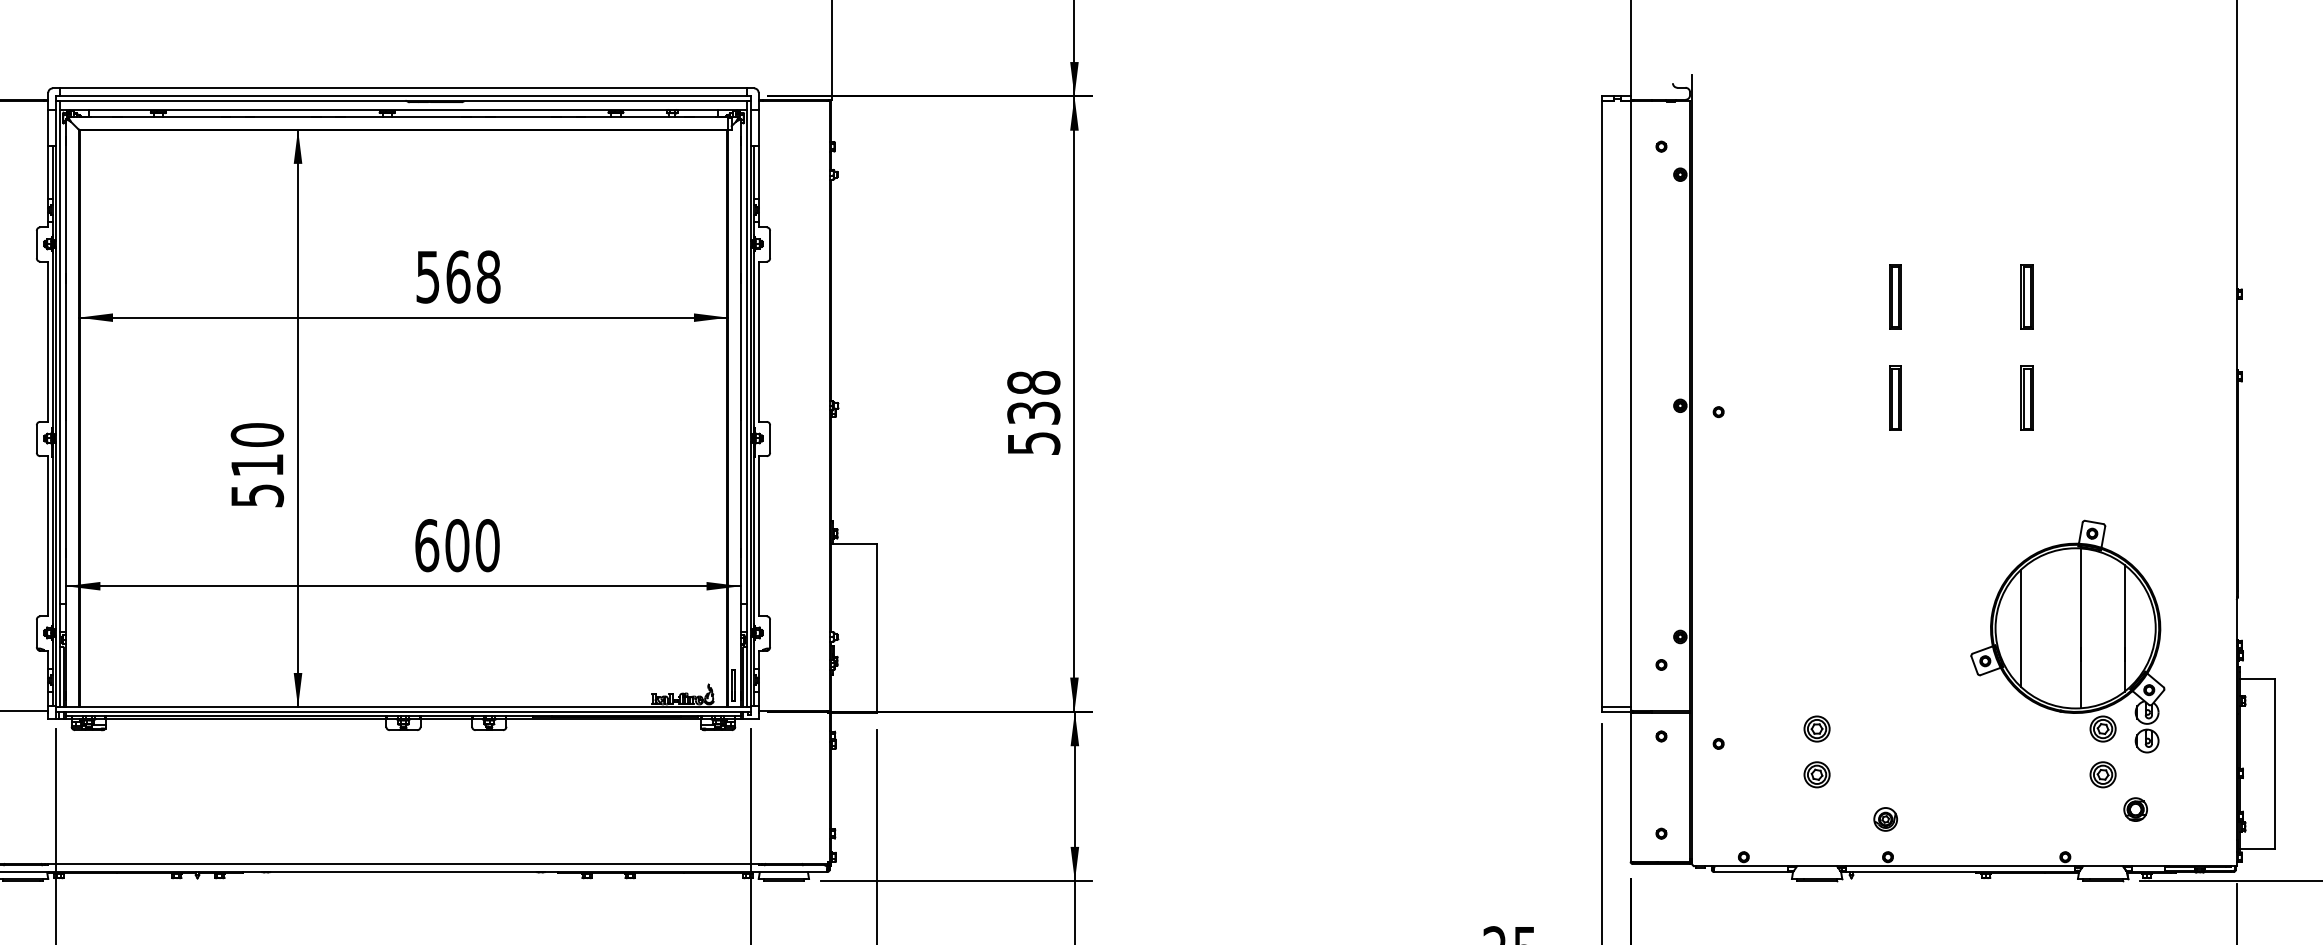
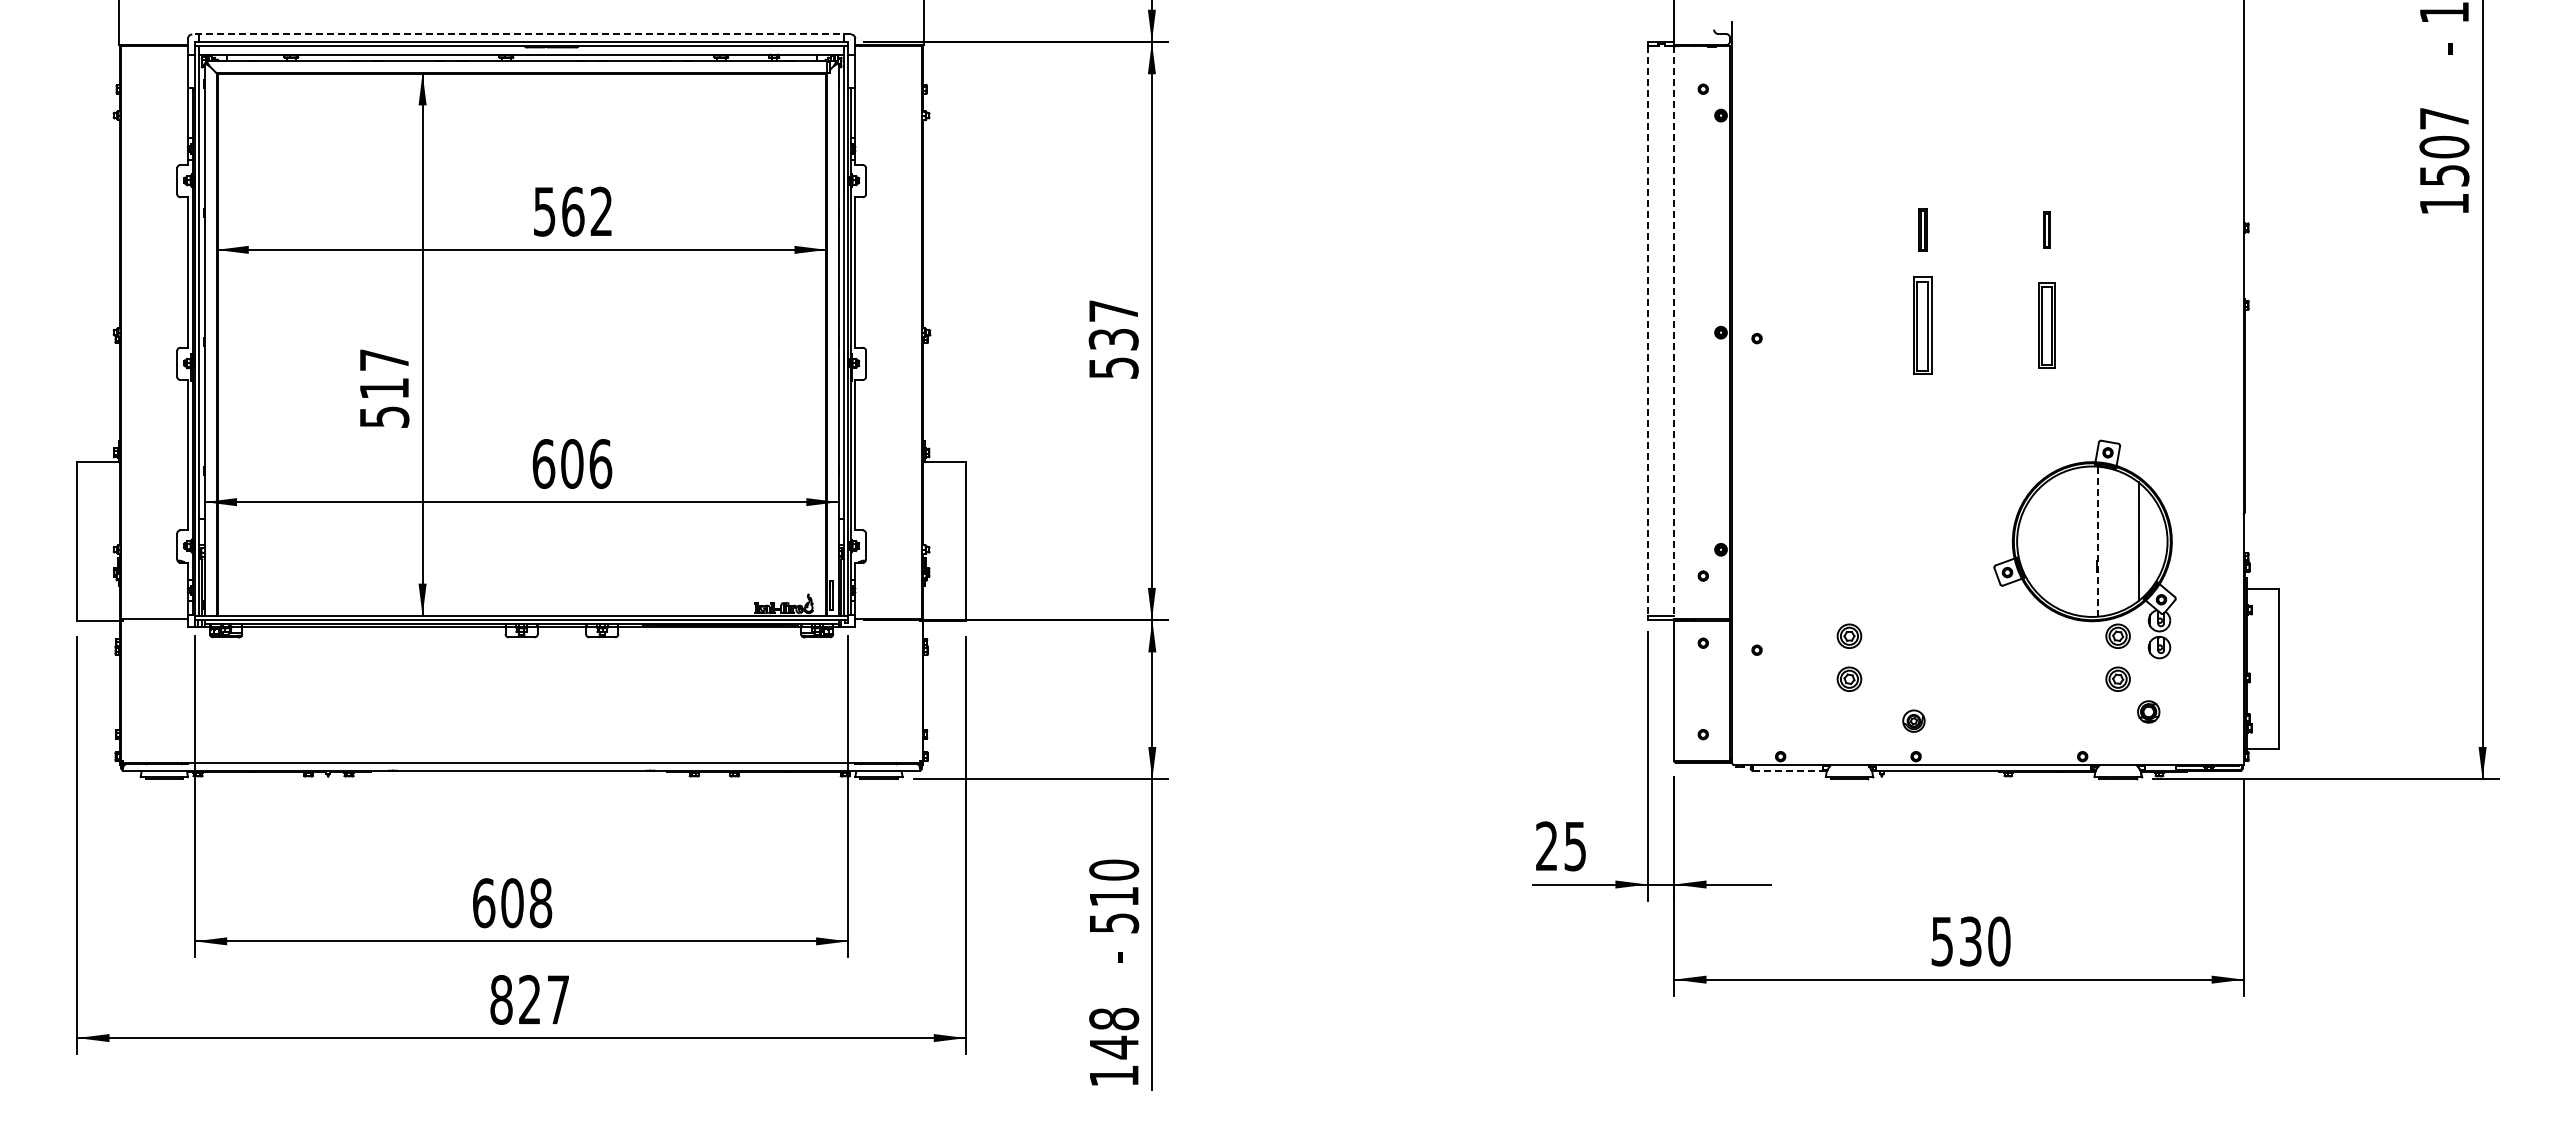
line: (403, 88) -> (521, 34), solid -> dashed
text: (488, 276) -> (601, 211), 568 -> 562
part: (1895, 295) -> (1923, 229), size x0.7
part: (2026, 295) -> (2046, 229), size x0.6
text: (1033, 383) -> (1113, 311), 538 -> 537
part: (1895, 398) -> (1923, 325), size x1.6
part: (2026, 398) -> (2046, 325), size x1.4
line: (1602, 404) -> (1647, 331), solid -> dashed
line: (1630, 406) -> (1674, 333), solid -> dashed
text: (257, 434) -> (384, 359), 510 -> 517
text: (487, 545) -> (600, 463), 600 -> 606
line: (2020, 628) -> (2040, 541), removed
line: (2081, 629) -> (2097, 542), solid -> dashed
line: (1751, 871) -> (1787, 770), solid -> dashed

